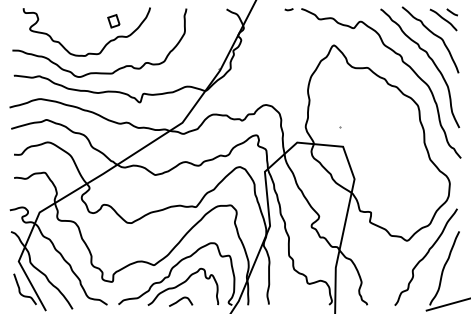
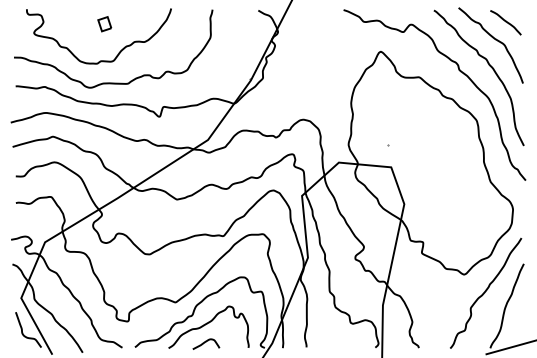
curve: (288, 9) -> (329, 10), removed
curve: (452, 11) -> (515, 13), removed
part: (113, 21) -> (104, 24), moved

